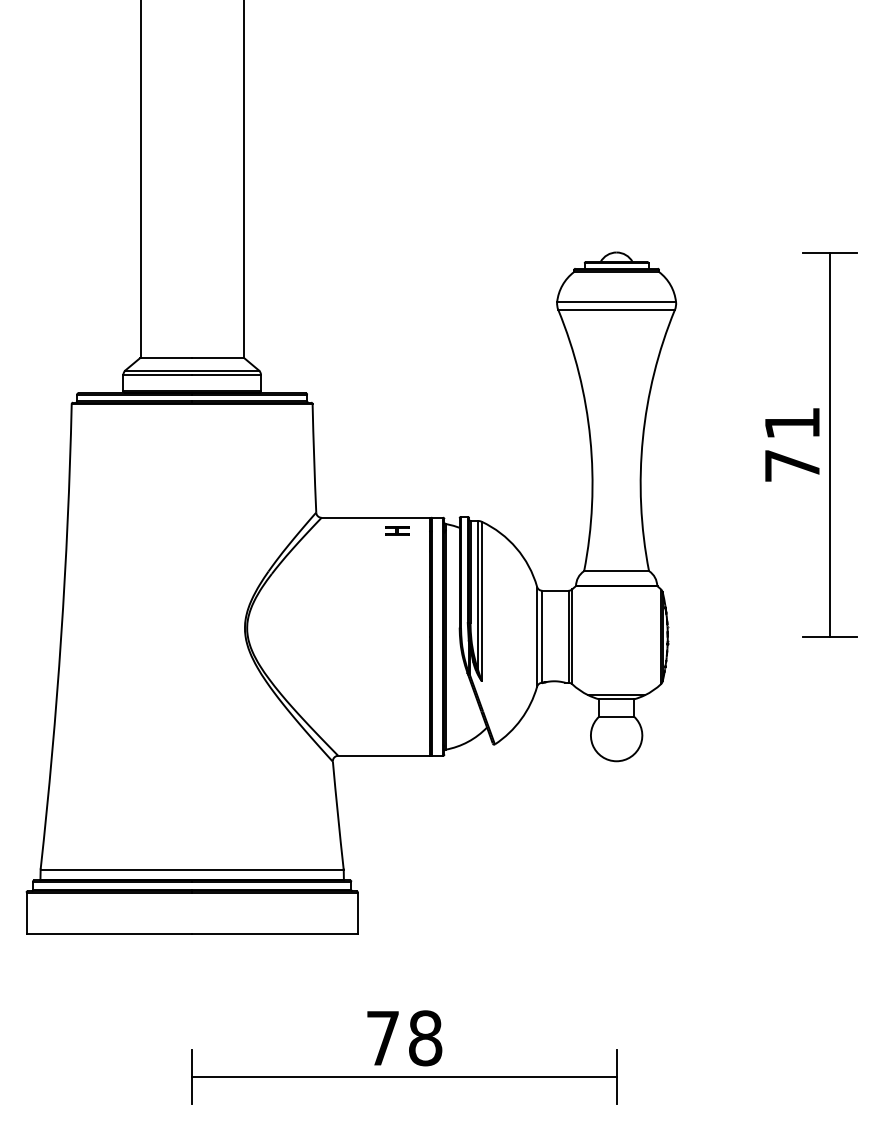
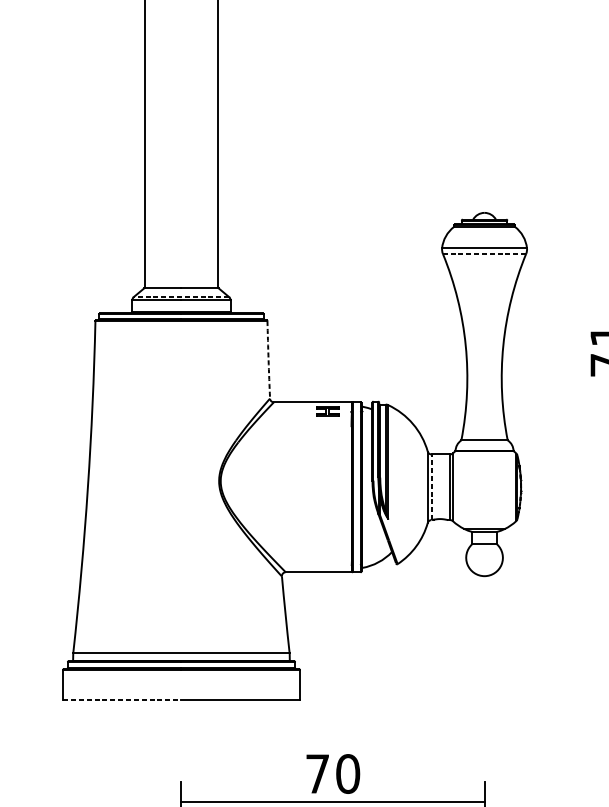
line: (616, 309) -> (484, 253), solid -> dashed
line: (192, 370) -> (181, 297), solid -> dashed
arc: (314, 458) -> (268, 359), solid -> dashed
part: (397, 530) -> (328, 411), size x1.4
line: (542, 636) -> (431, 487), solid -> dashed
line: (109, 934) -> (122, 699), solid -> dashed
text: (425, 1038) -> (348, 774), 78 -> 70

